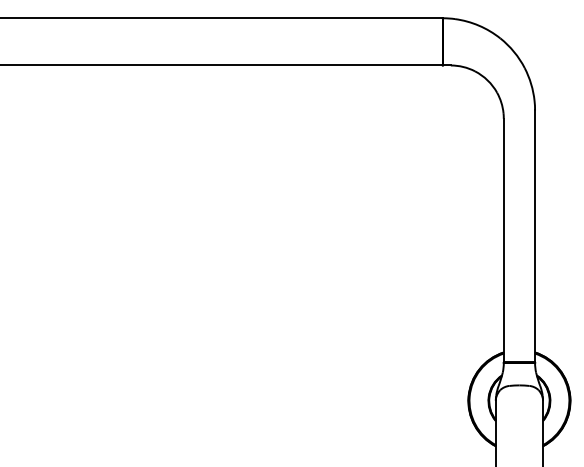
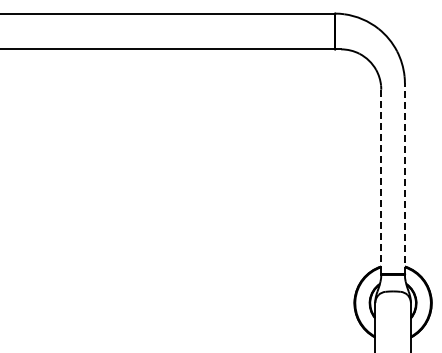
line: (534, 236) -> (404, 178), solid -> dashed
line: (504, 241) -> (381, 182), solid -> dashed

